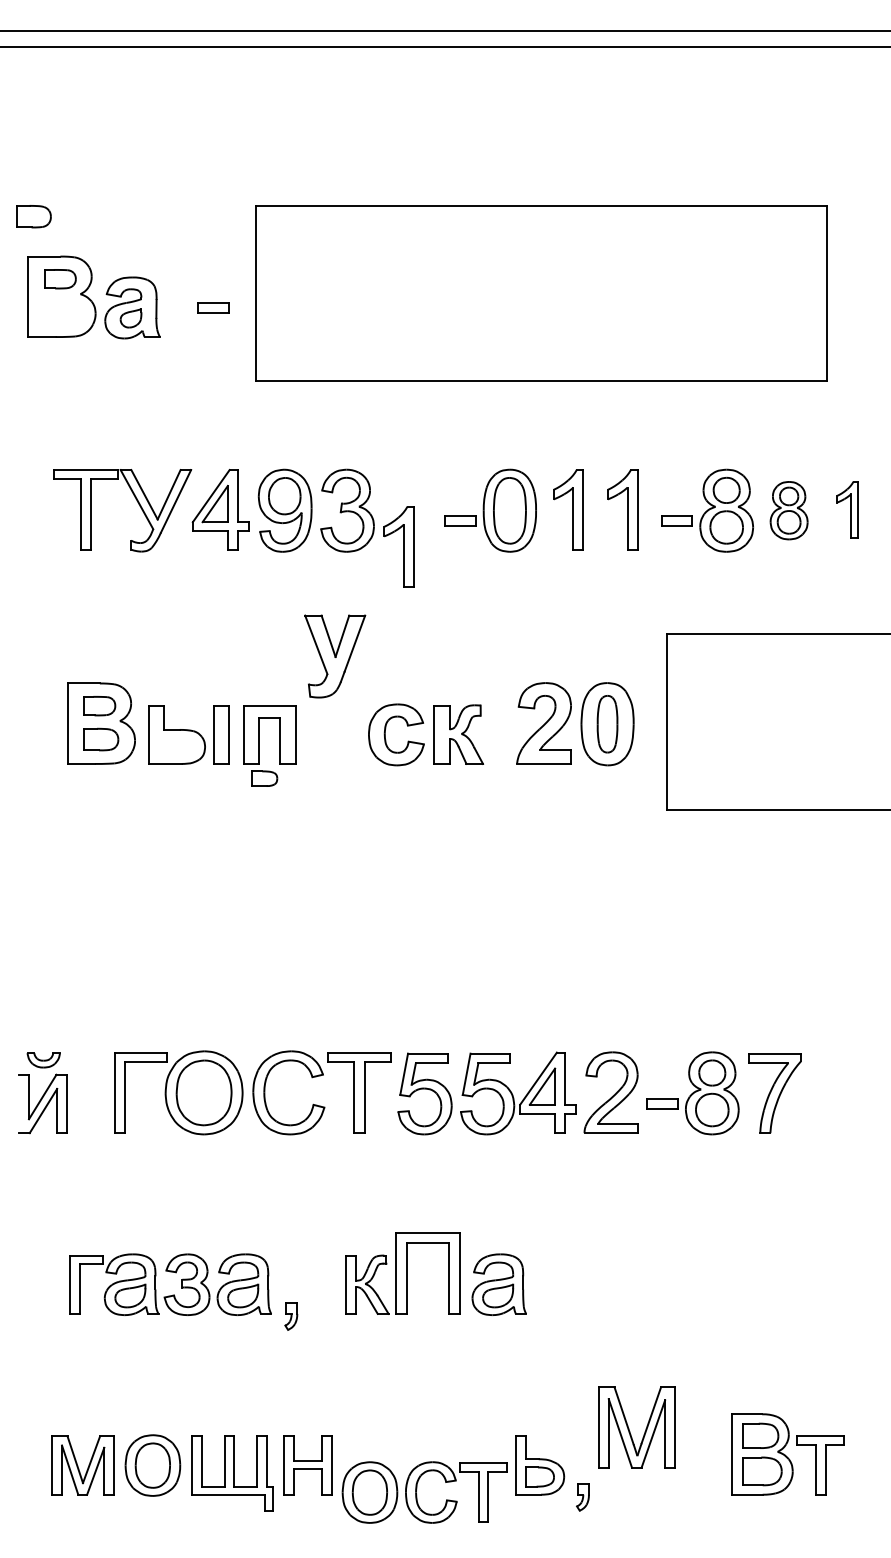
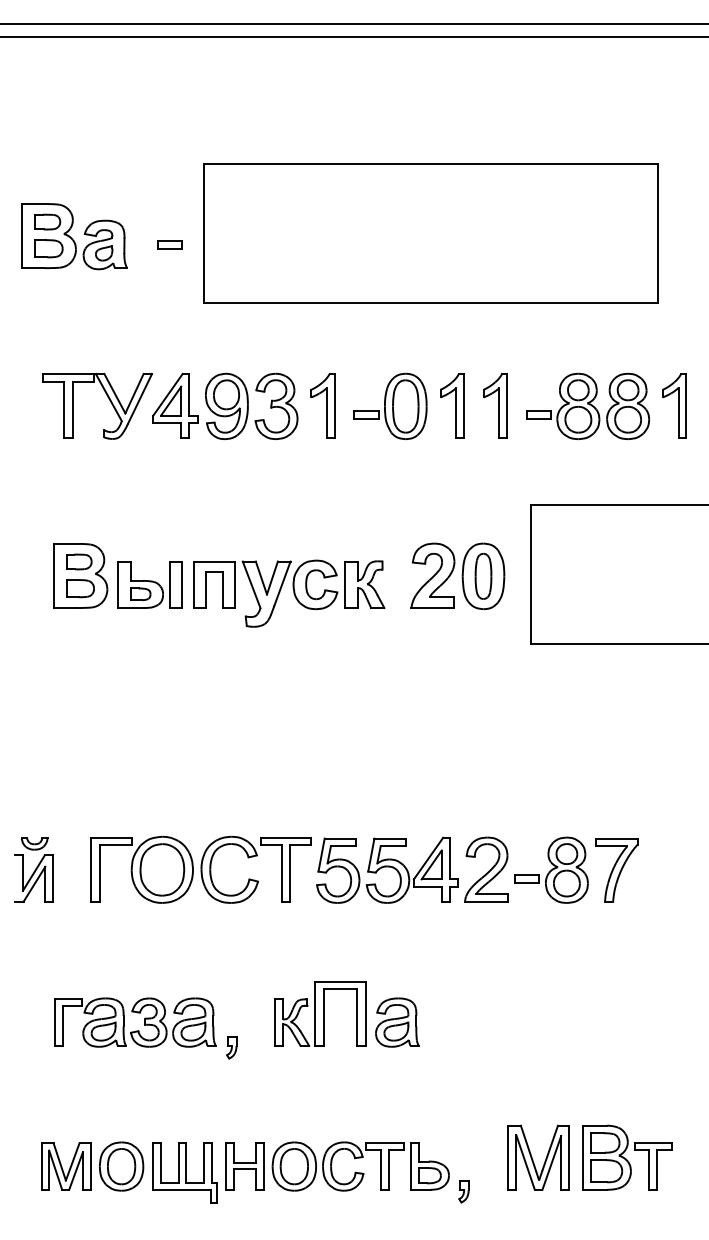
part: (33, 216) -> (48, 248), moved
part: (847, 509) -> (674, 405), size x1.43
part: (788, 510) -> (627, 406), size x1.43
part: (398, 546) -> (322, 405), moved
part: (335, 656) -> (266, 594), moved
part: (264, 778) -> (140, 594), moved
part: (629, 1428) -> (532, 1158), moved
part: (417, 1489) -> (332, 1164), moved

